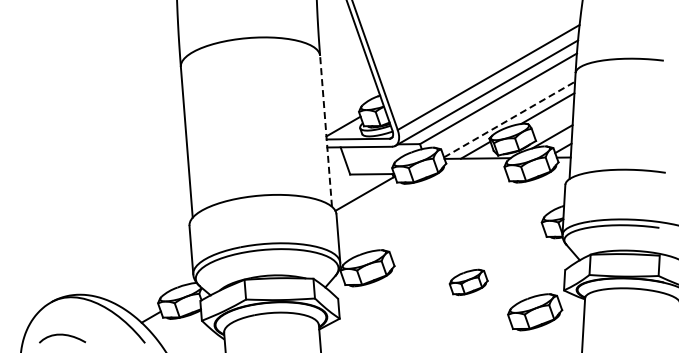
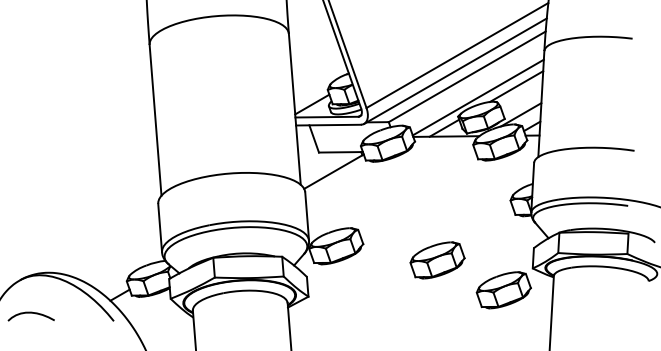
line: (509, 119) -> (478, 97), dashed -> solid
line: (326, 131) -> (295, 109), dashed -> solid
part: (468, 282) -> (437, 260), size x1.43

